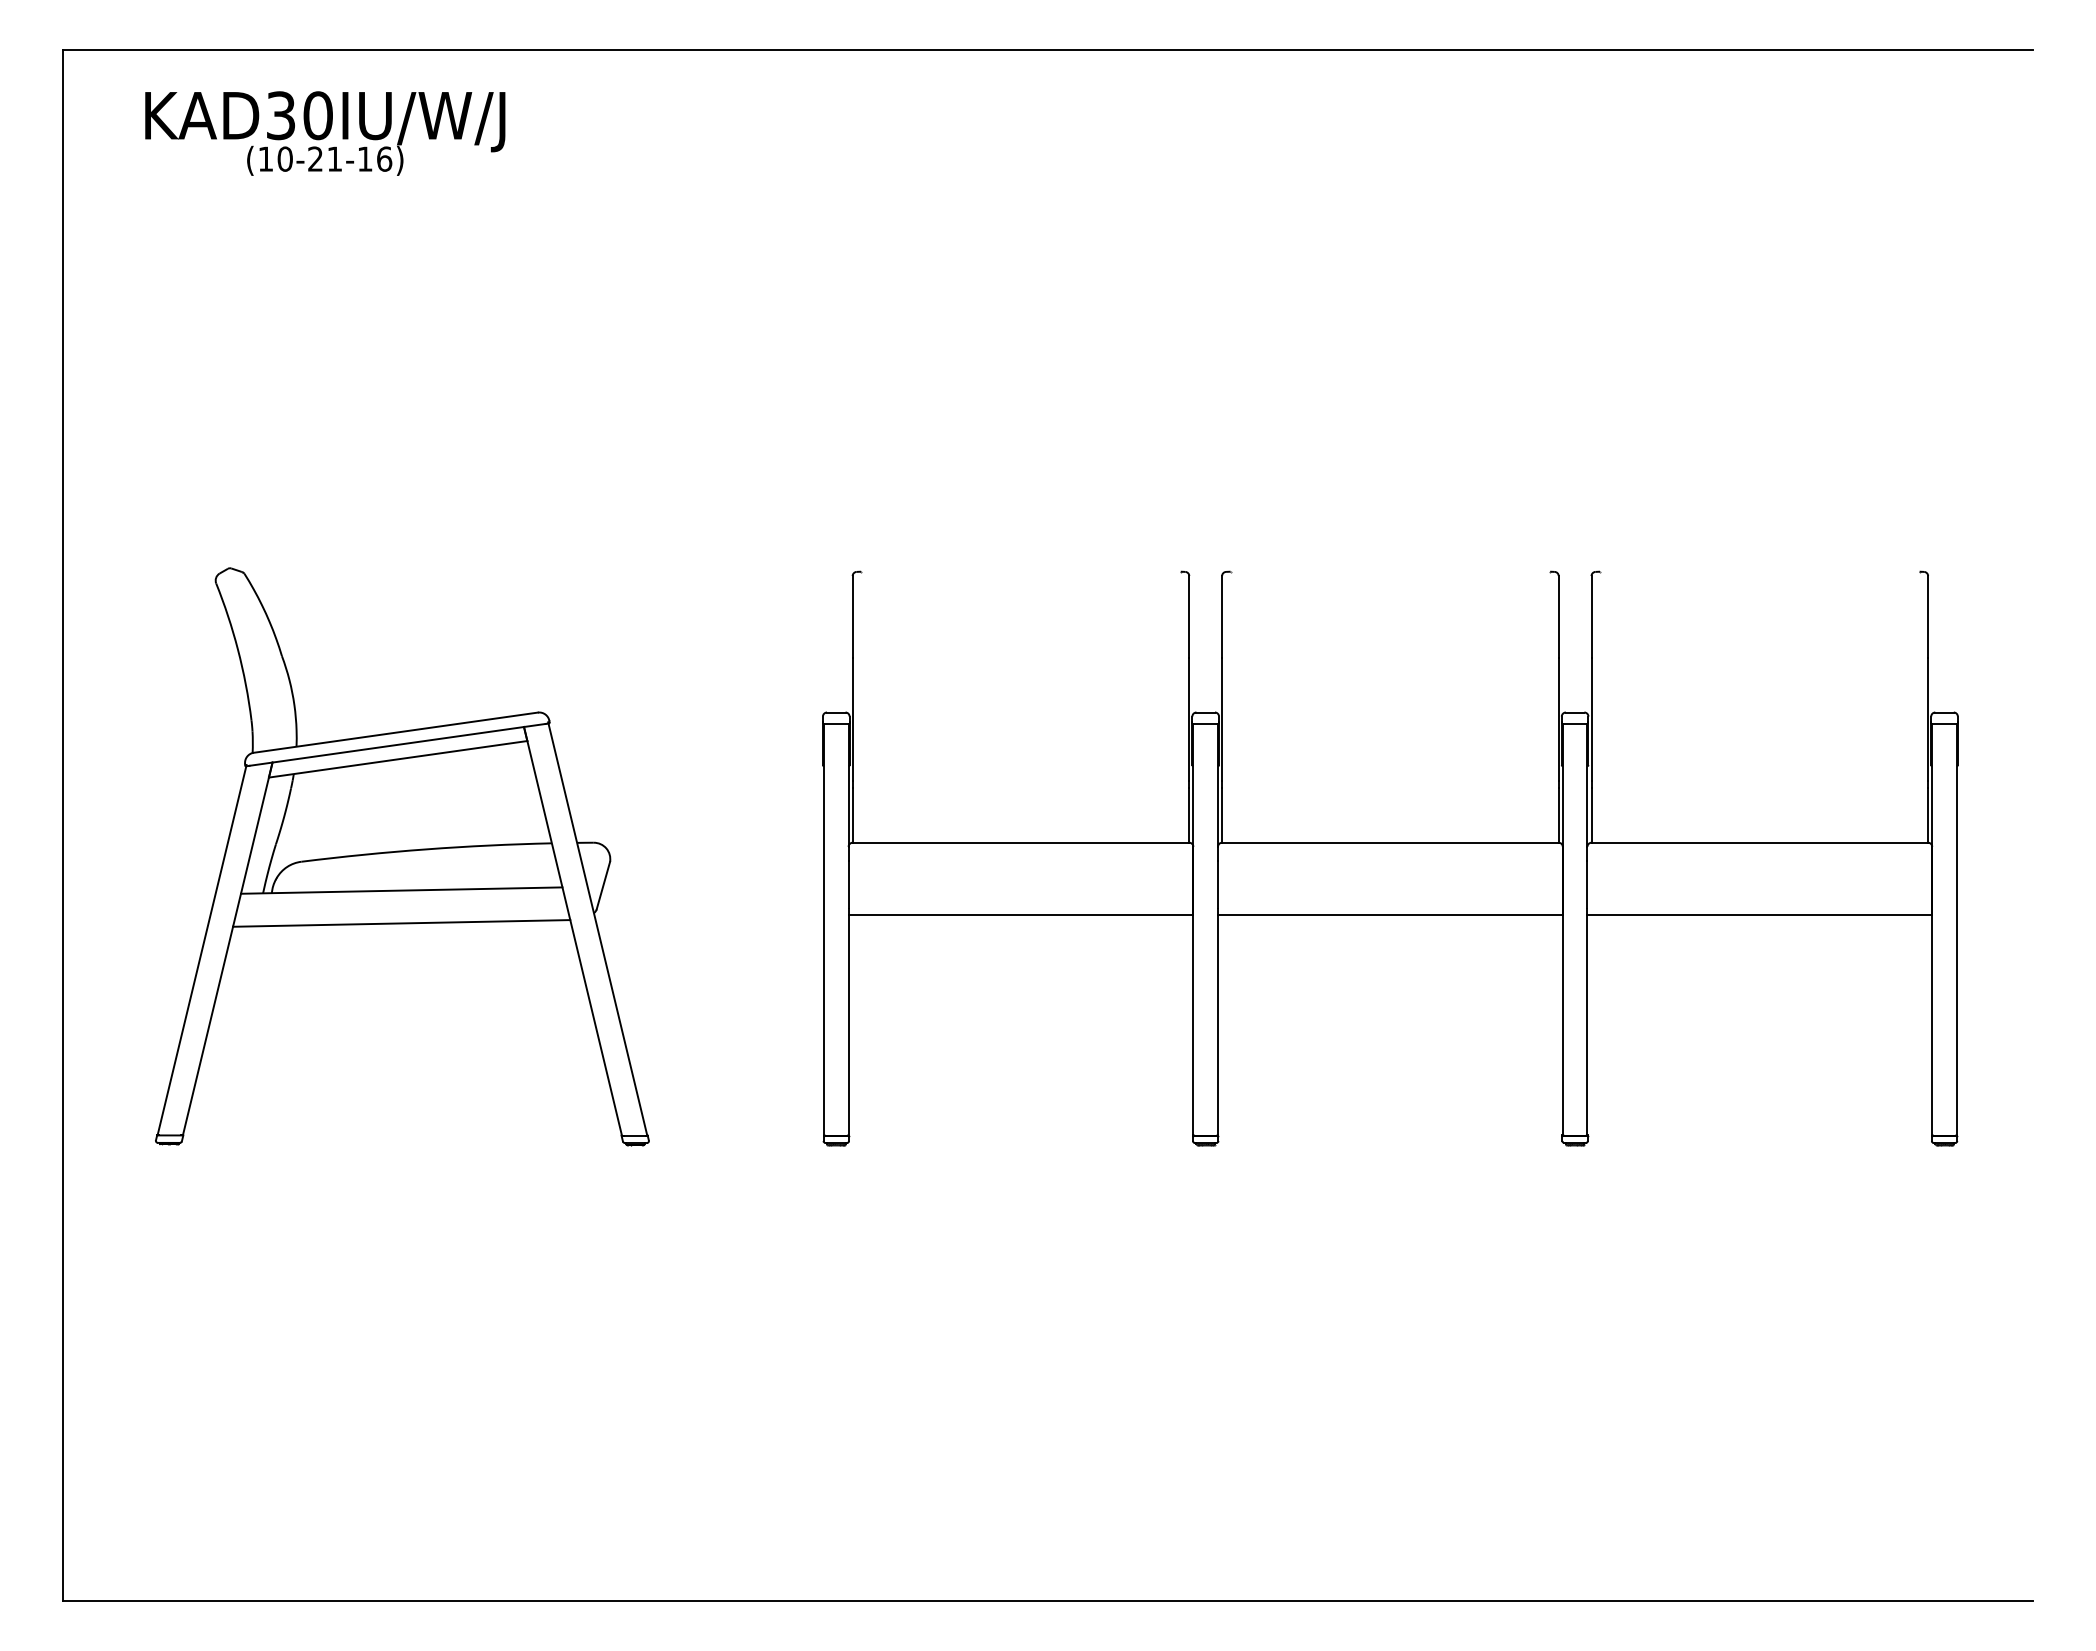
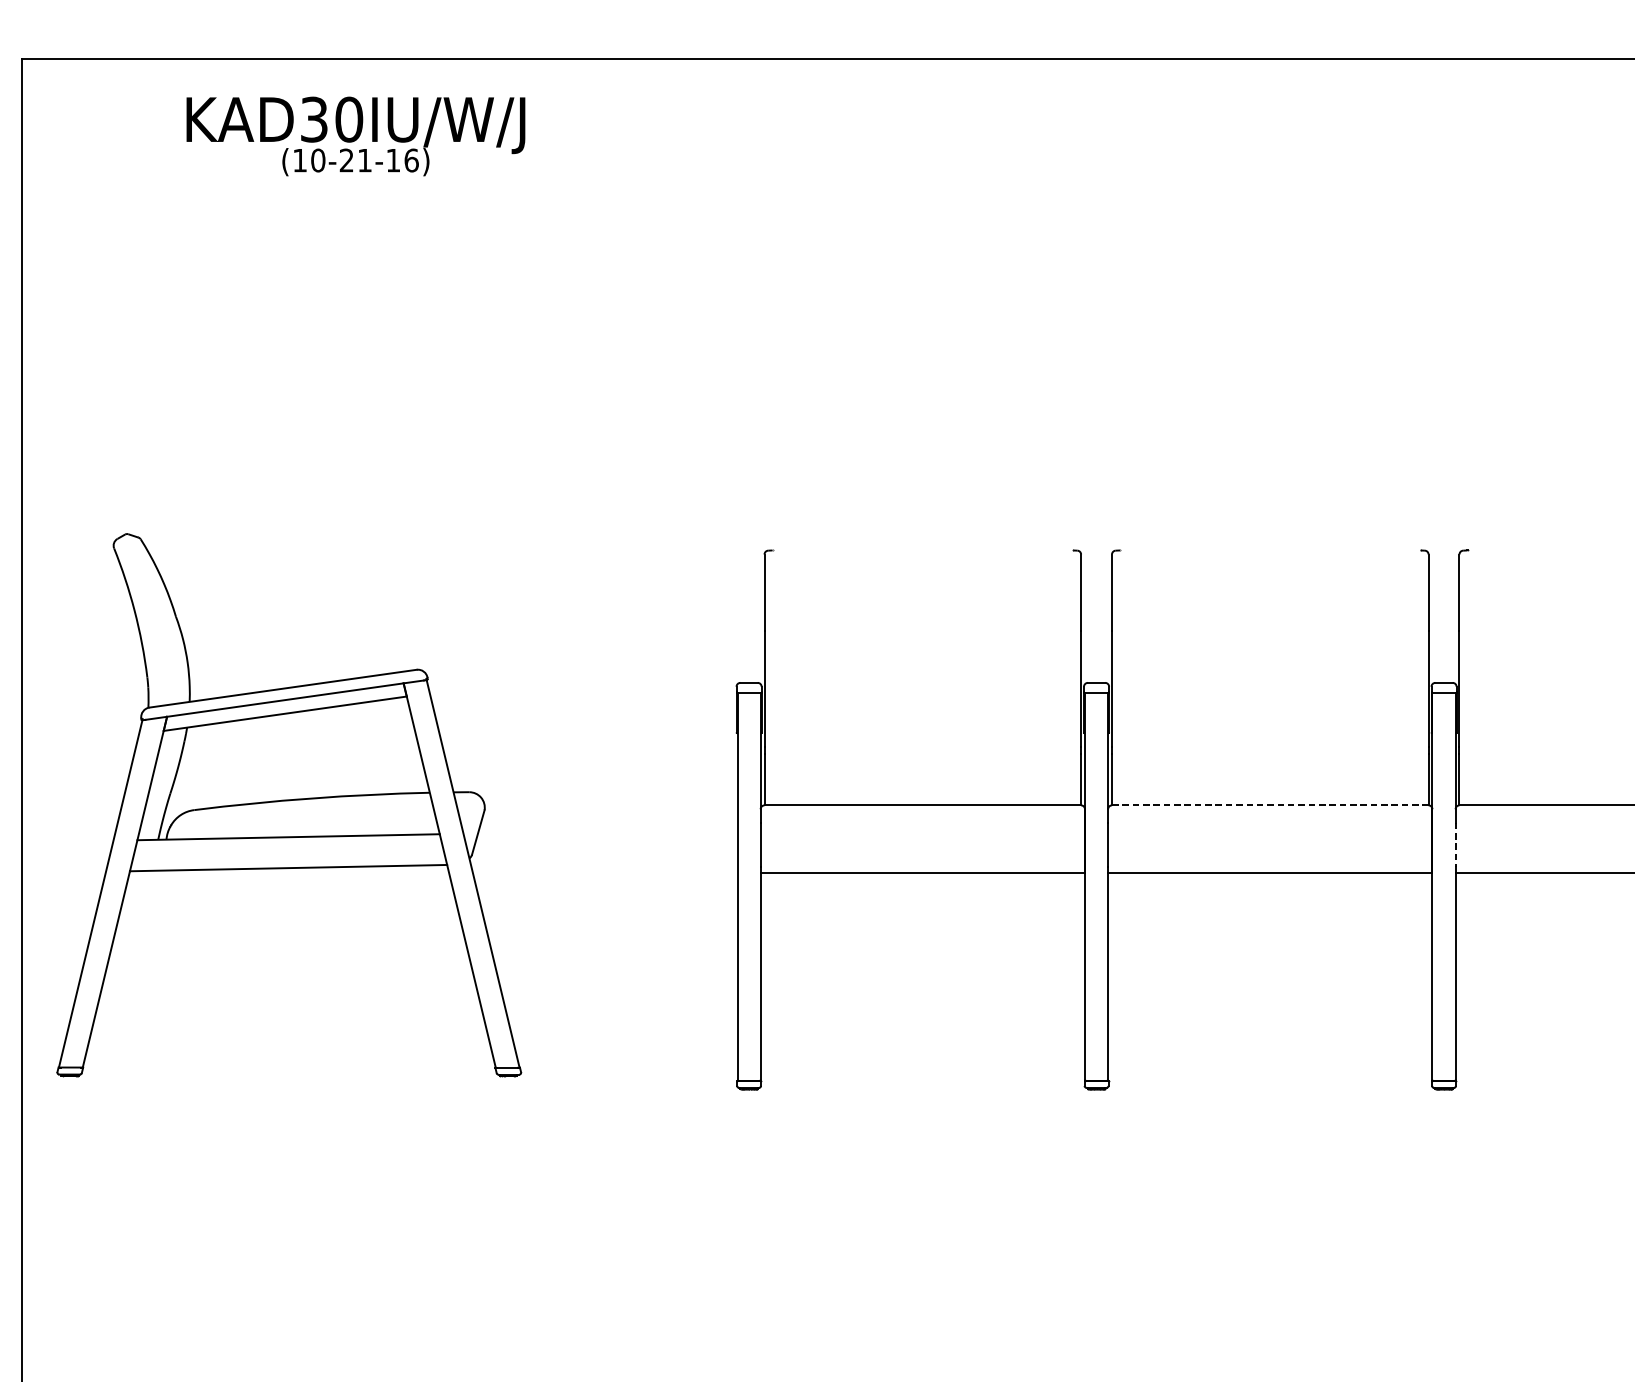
text: (325, 133) -> (356, 136), moved
line: (1390, 842) -> (1270, 805), solid -> dashed
part: (402, 856) -> (289, 805), moved
line: (1587, 884) -> (1455, 844), solid -> dashed

